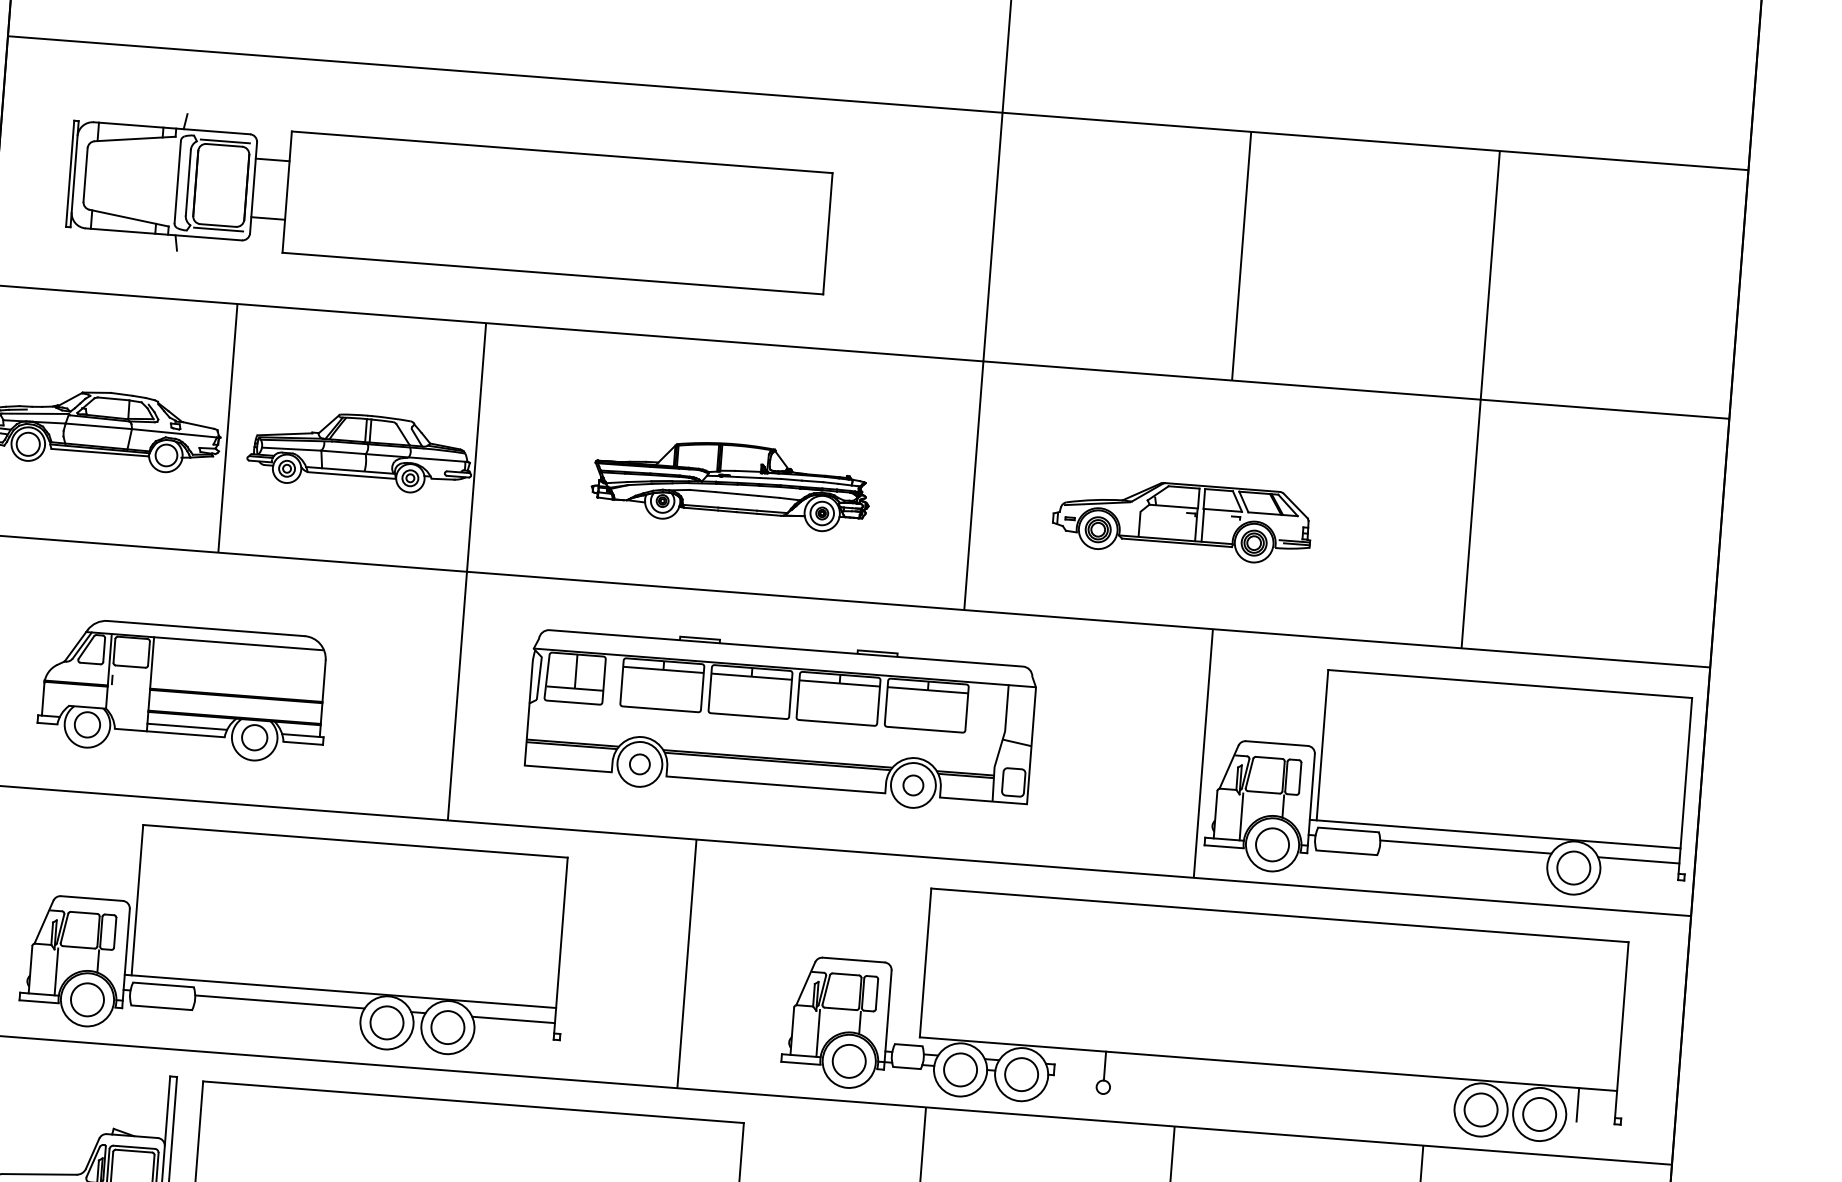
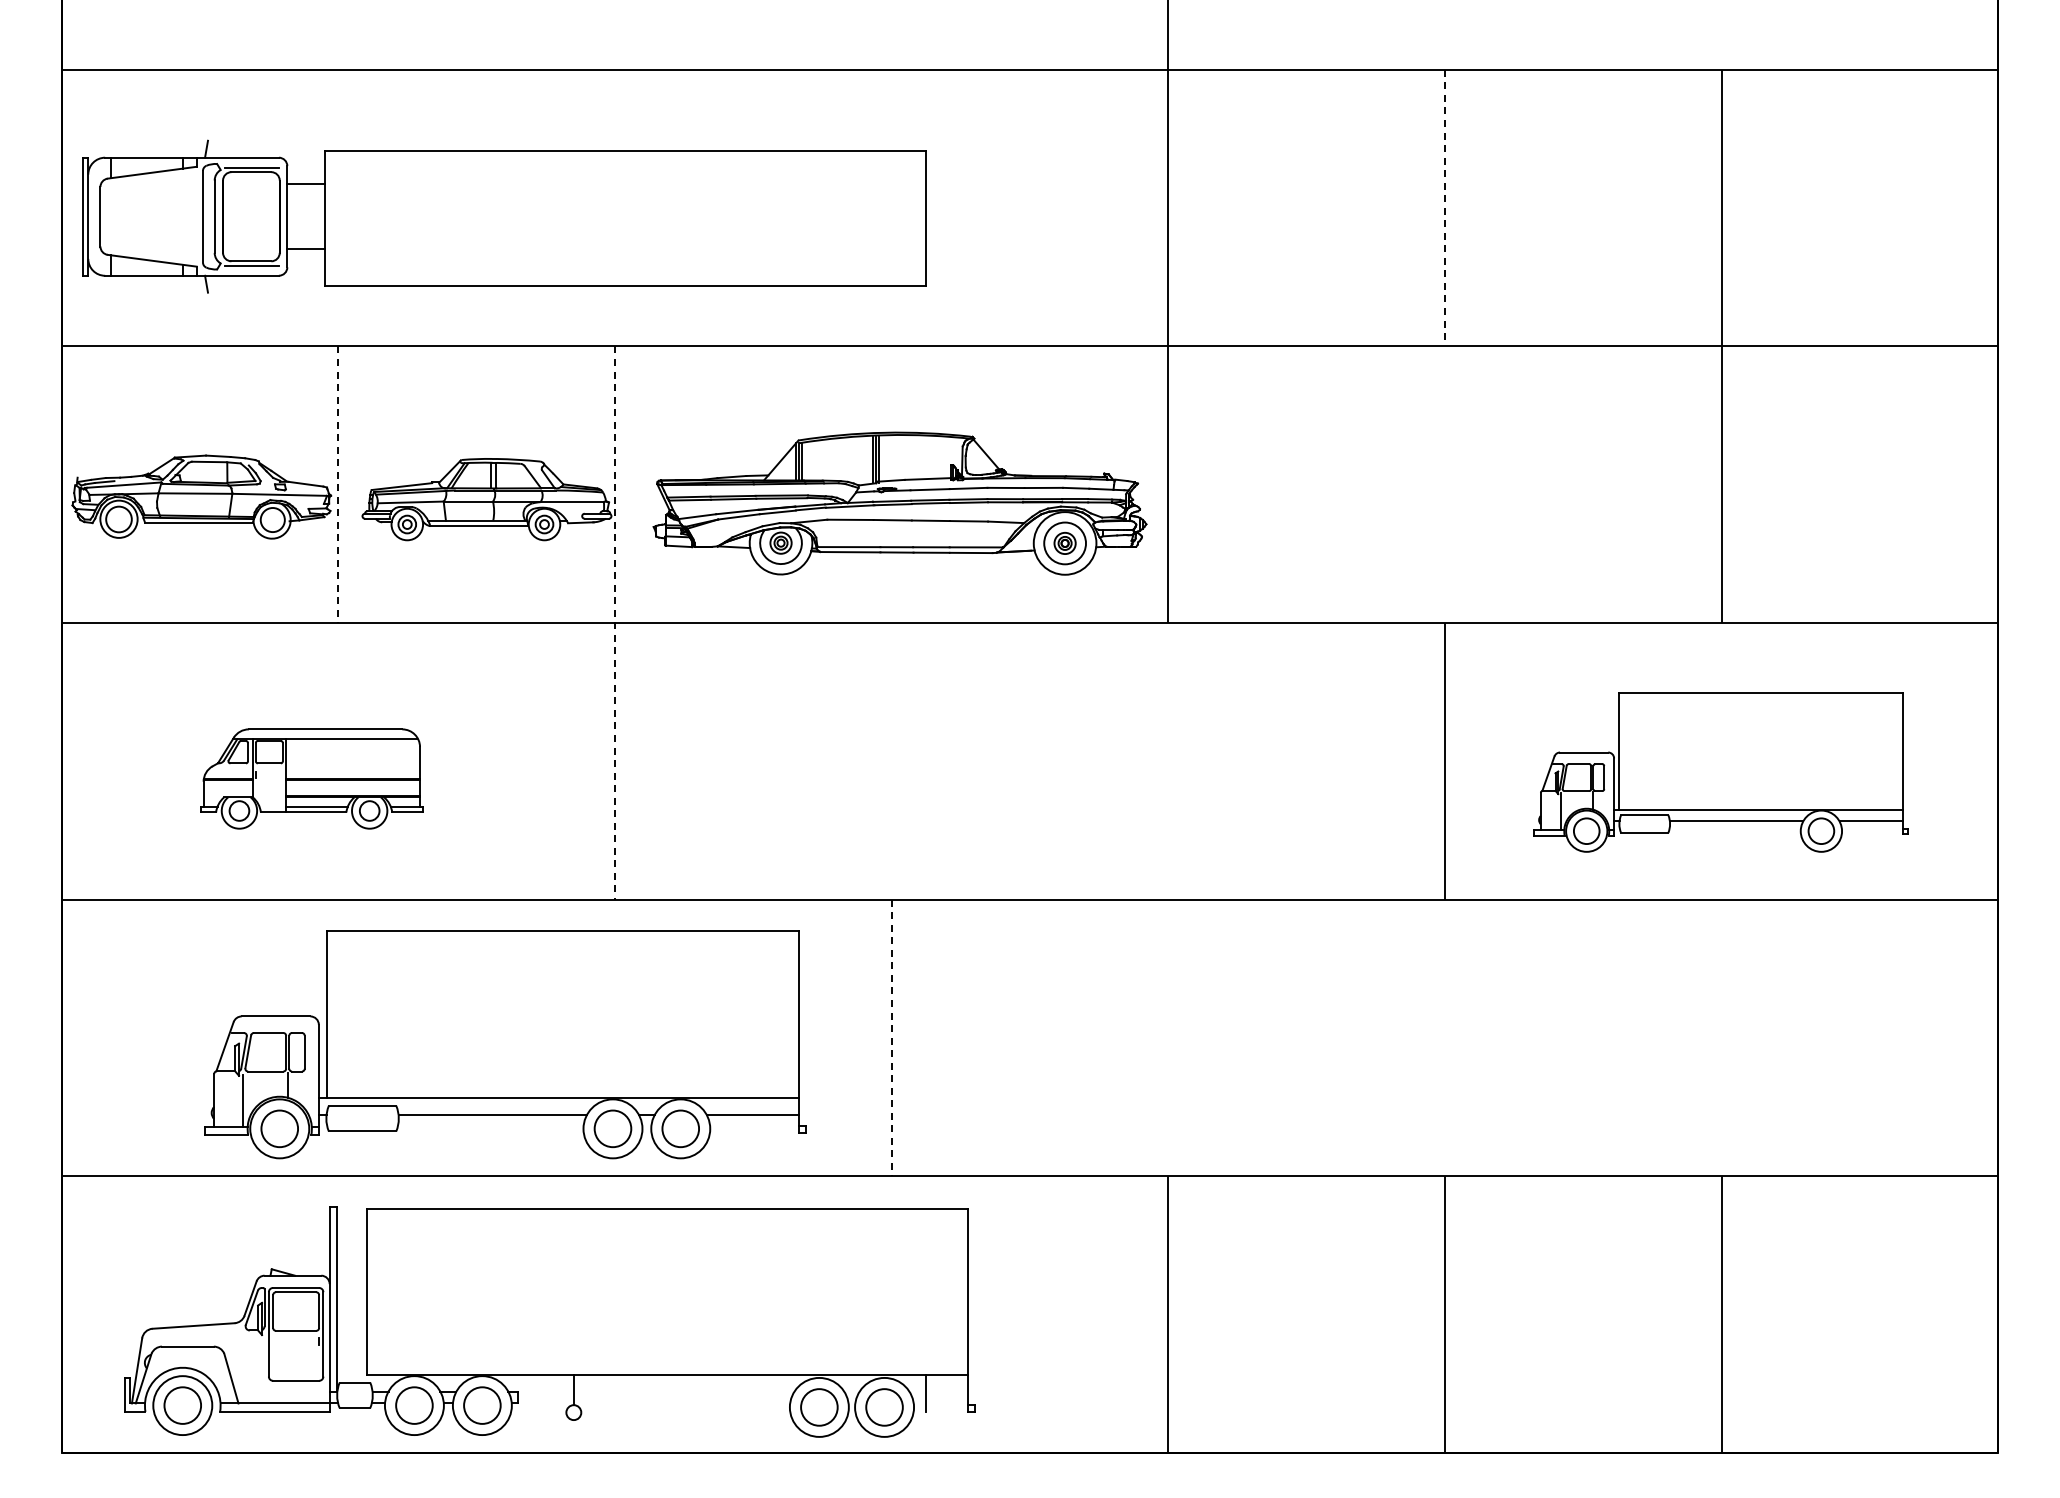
part: (448, 202) -> (504, 216), moved
line: (1241, 256) -> (1444, 208), solid -> dashed
line: (227, 428) -> (338, 485), solid -> dashed
part: (730, 483) -> (899, 503), size x1.6
part: (1182, 520) -> (1401, 505), removed
line: (467, 572) -> (615, 623), solid -> dashed
part: (183, 690) -> (311, 778), size x0.7
part: (780, 721) -> (974, 761), removed
part: (1450, 781) -> (1720, 771), size x0.7
part: (296, 939) -> (505, 1044), moved
line: (686, 964) -> (891, 1038), solid -> dashed
part: (1206, 1012) -> (1470, 1047), removed

